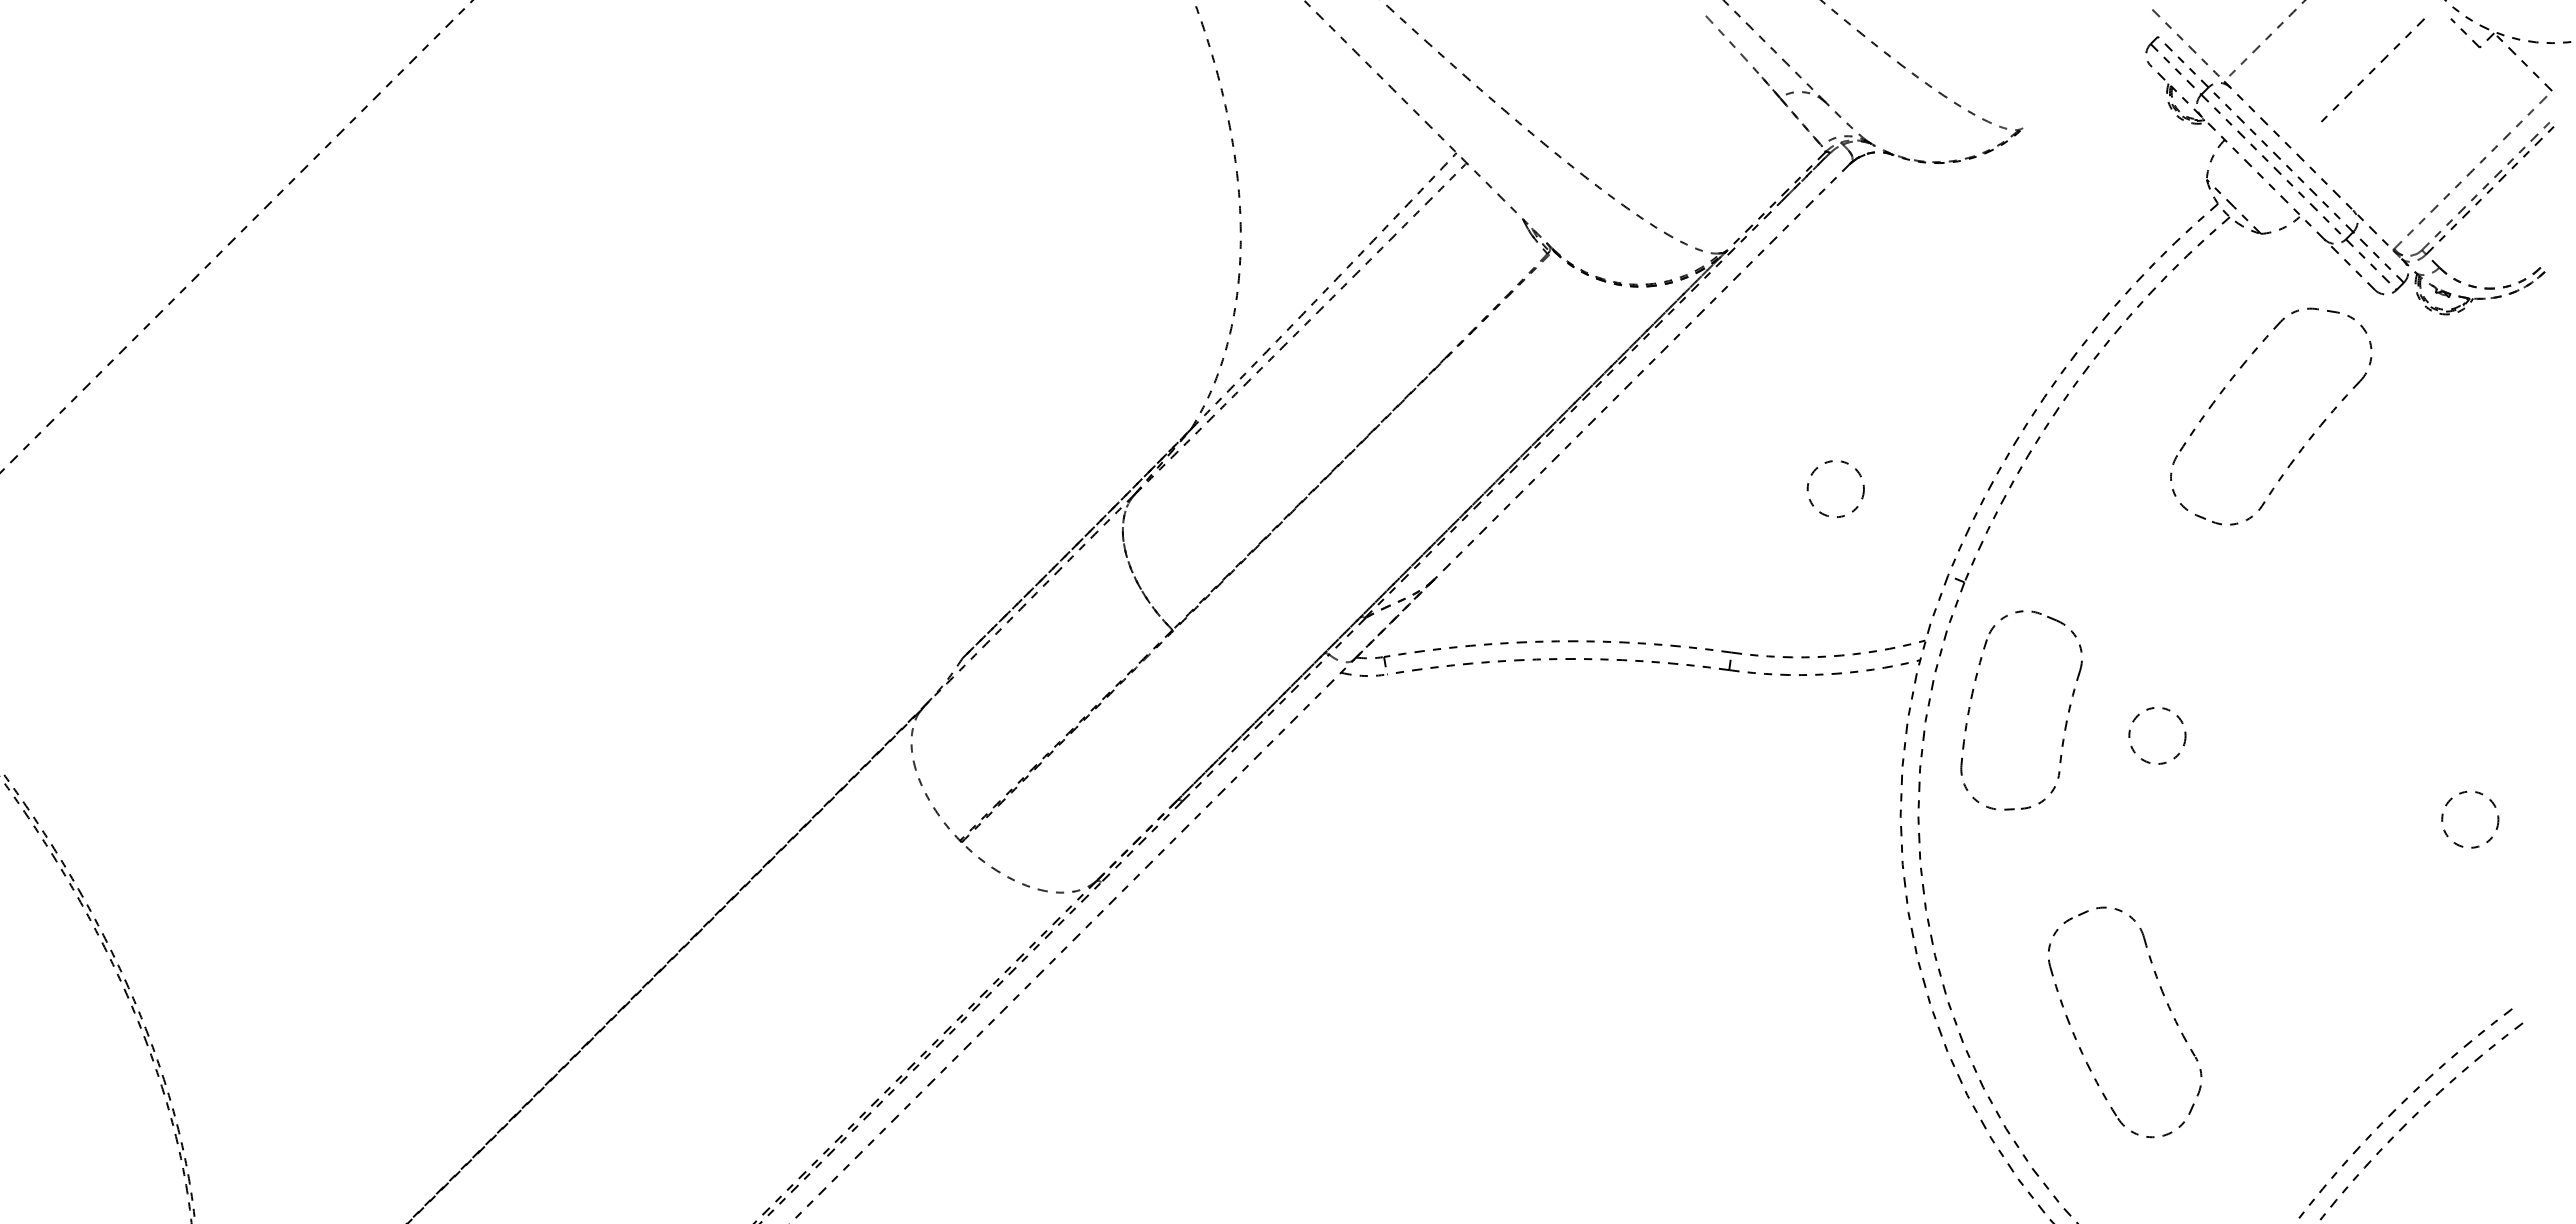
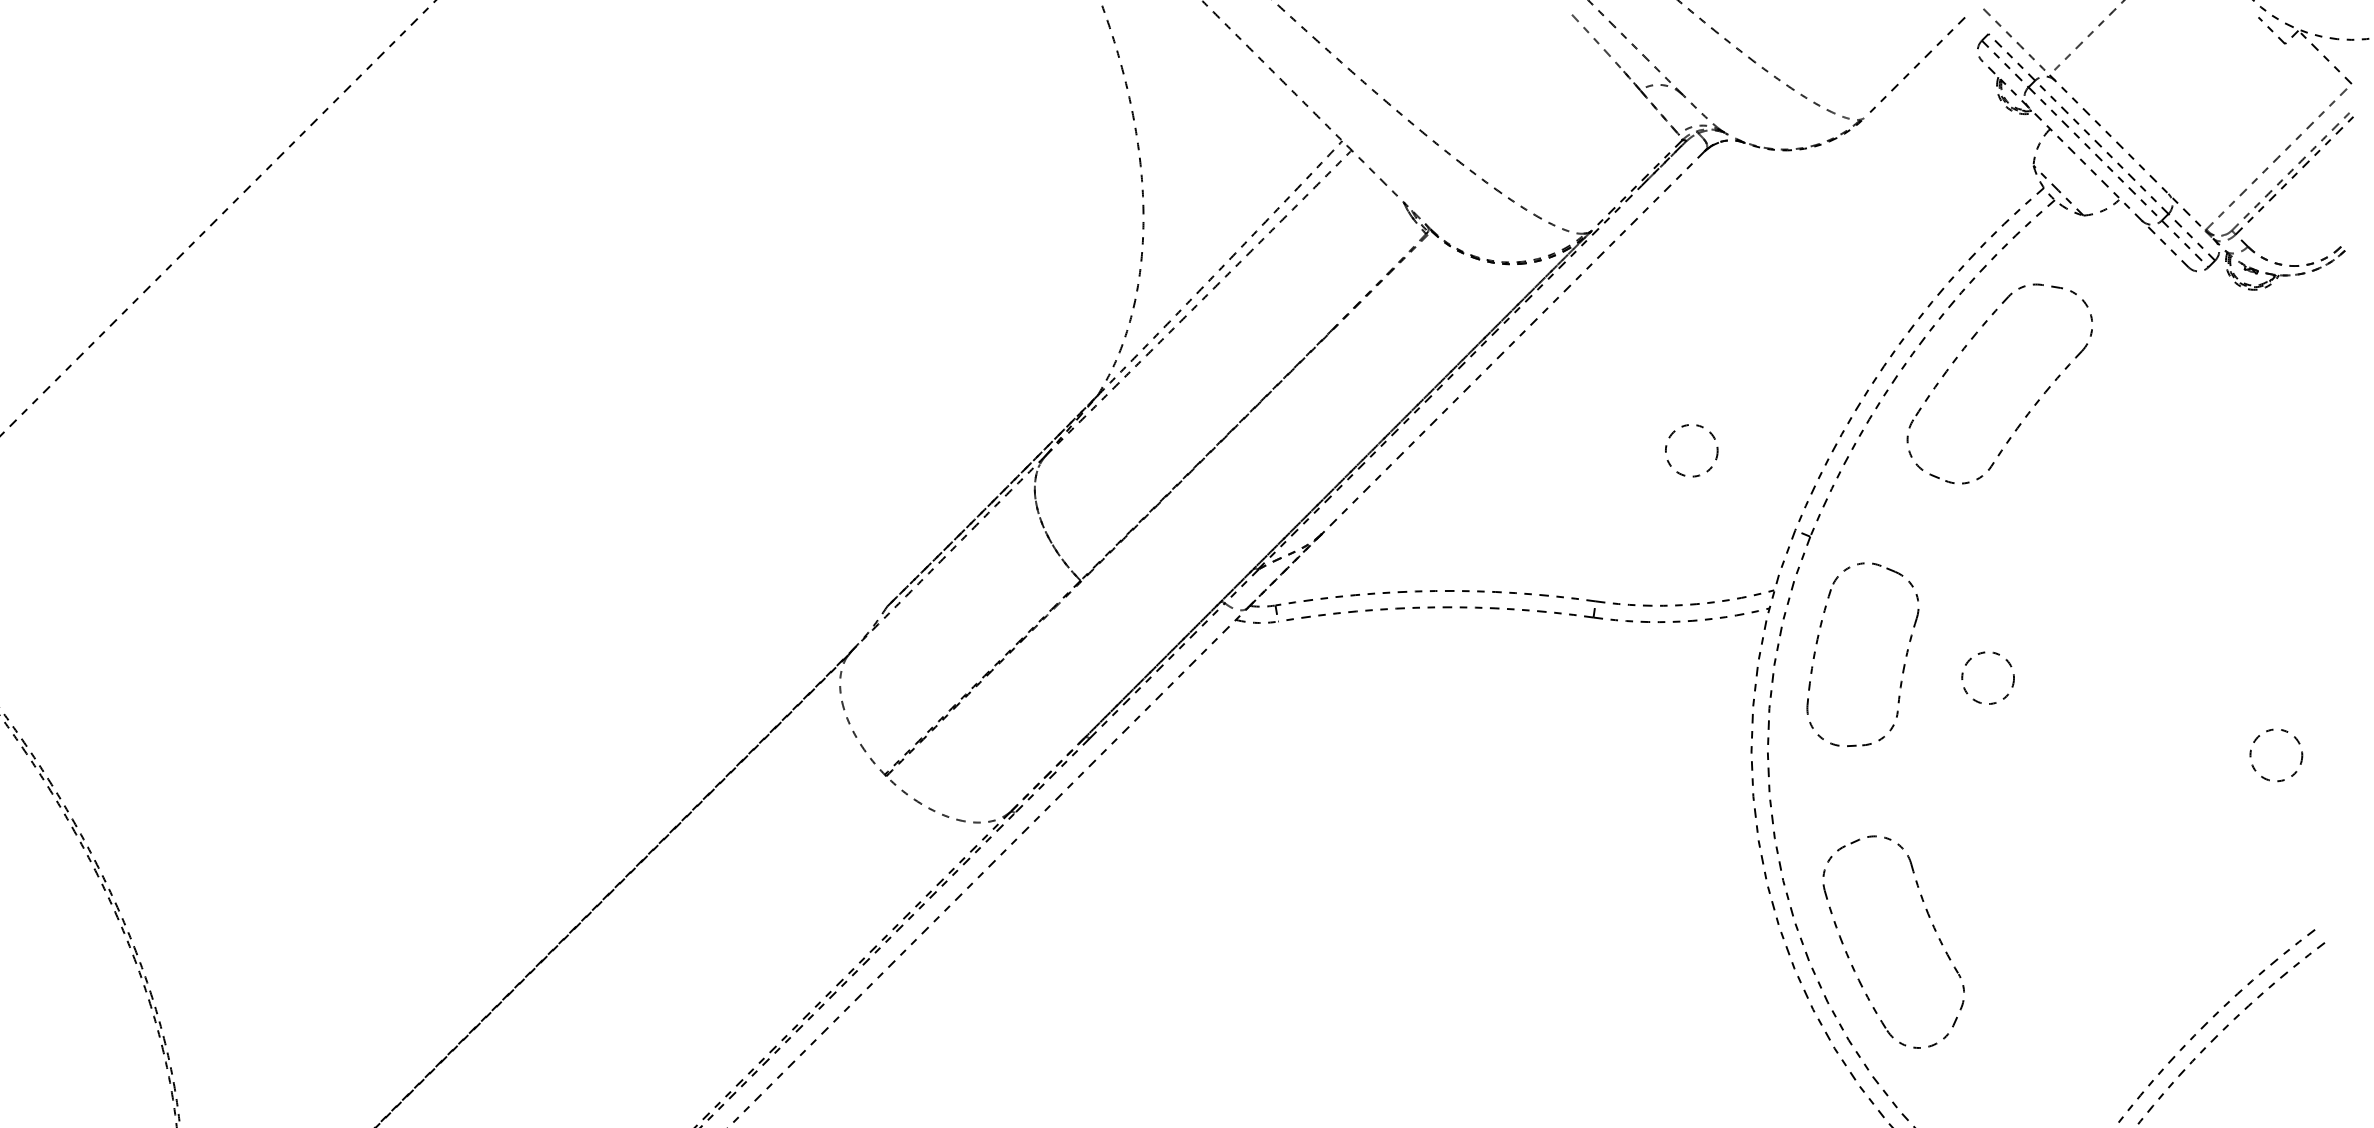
line: (2372, 70) -> (1917, 65), moved
part: (2302, 446) -> (2028, 411), moved
part: (2167, 1006) -> (1932, 927), moved

